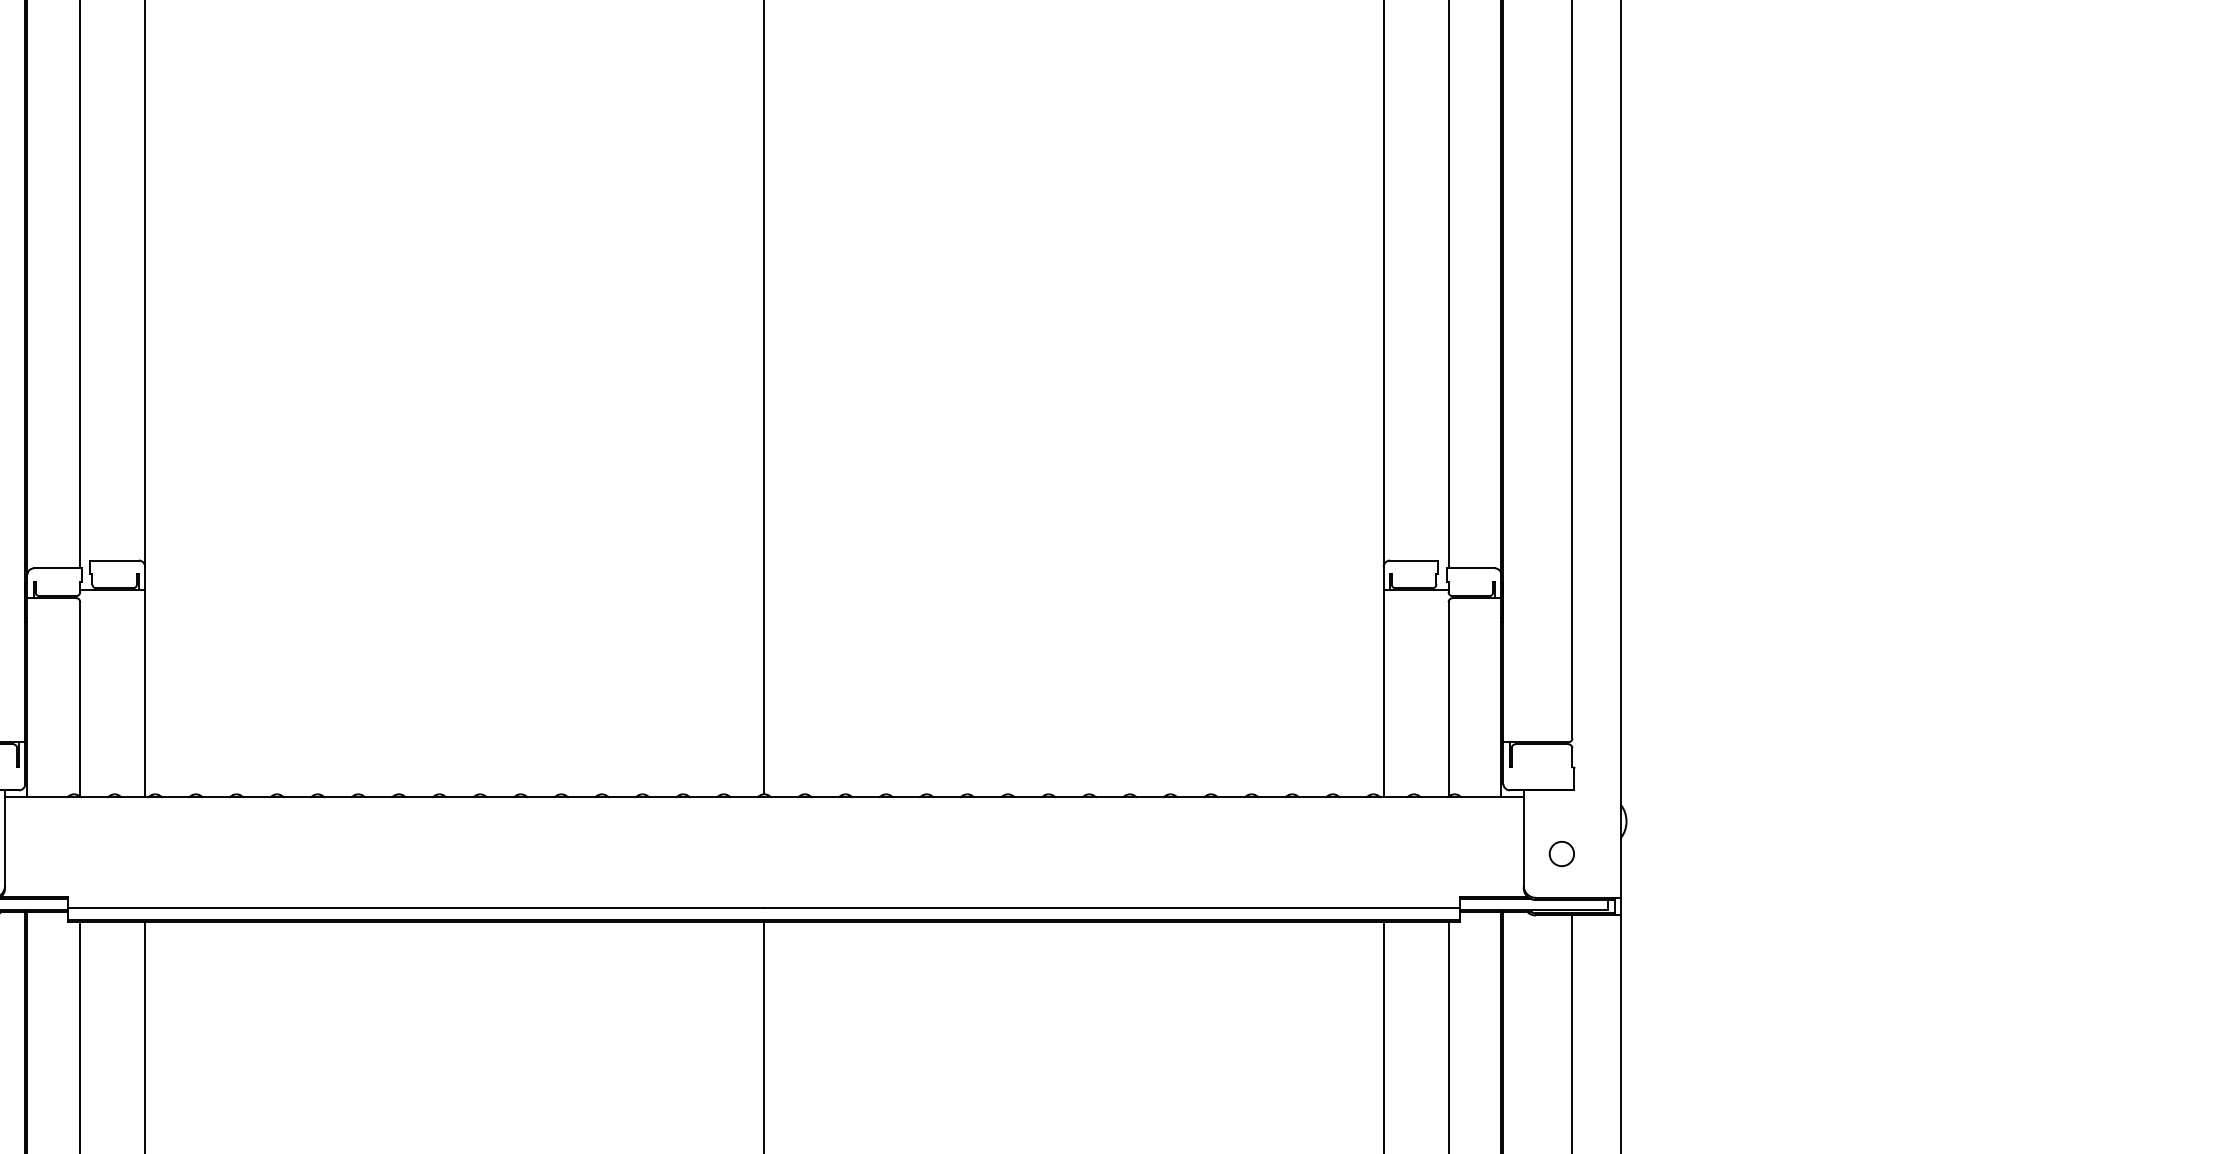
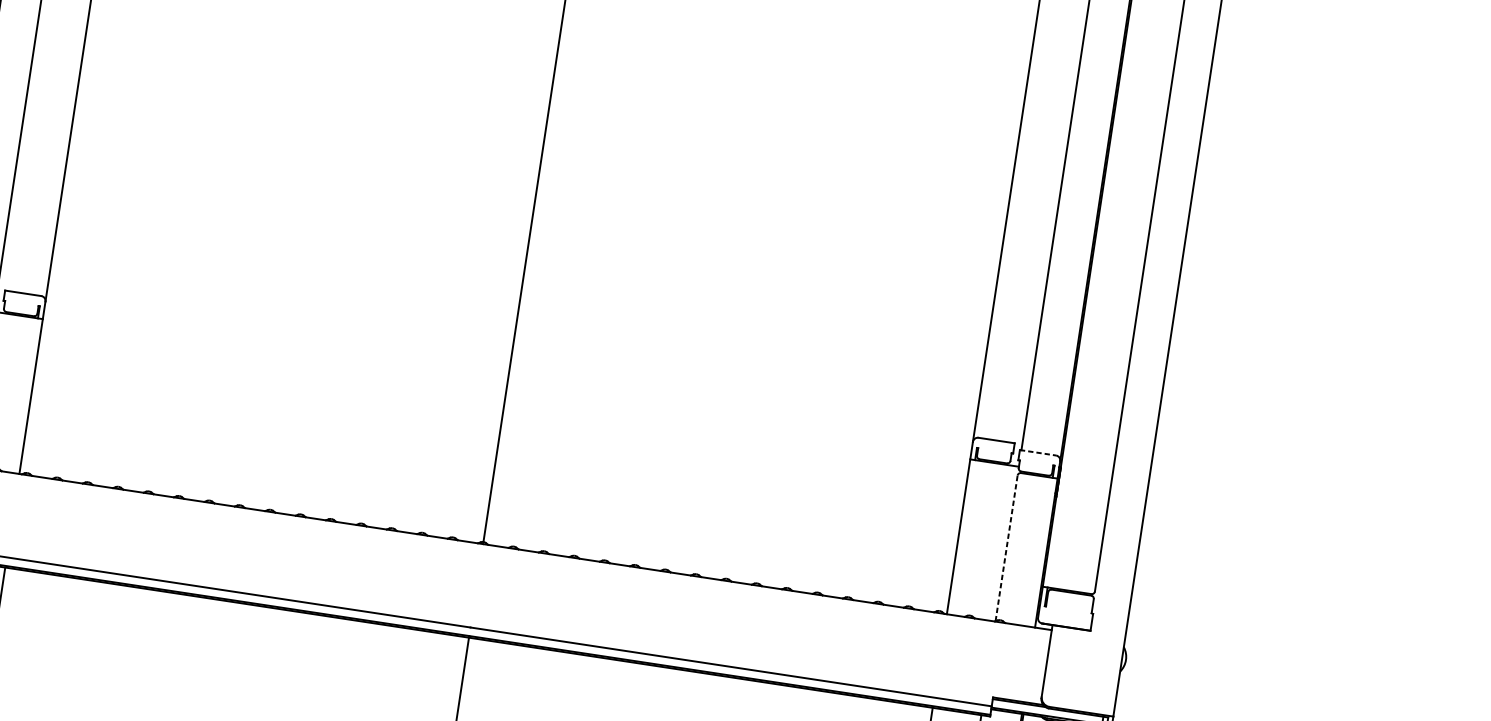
line: (1471, 568) -> (1038, 452), solid -> dashed
line: (1448, 698) -> (1006, 547), solid -> dashed
circle: (1561, 853) -> (1073, 676), removed

